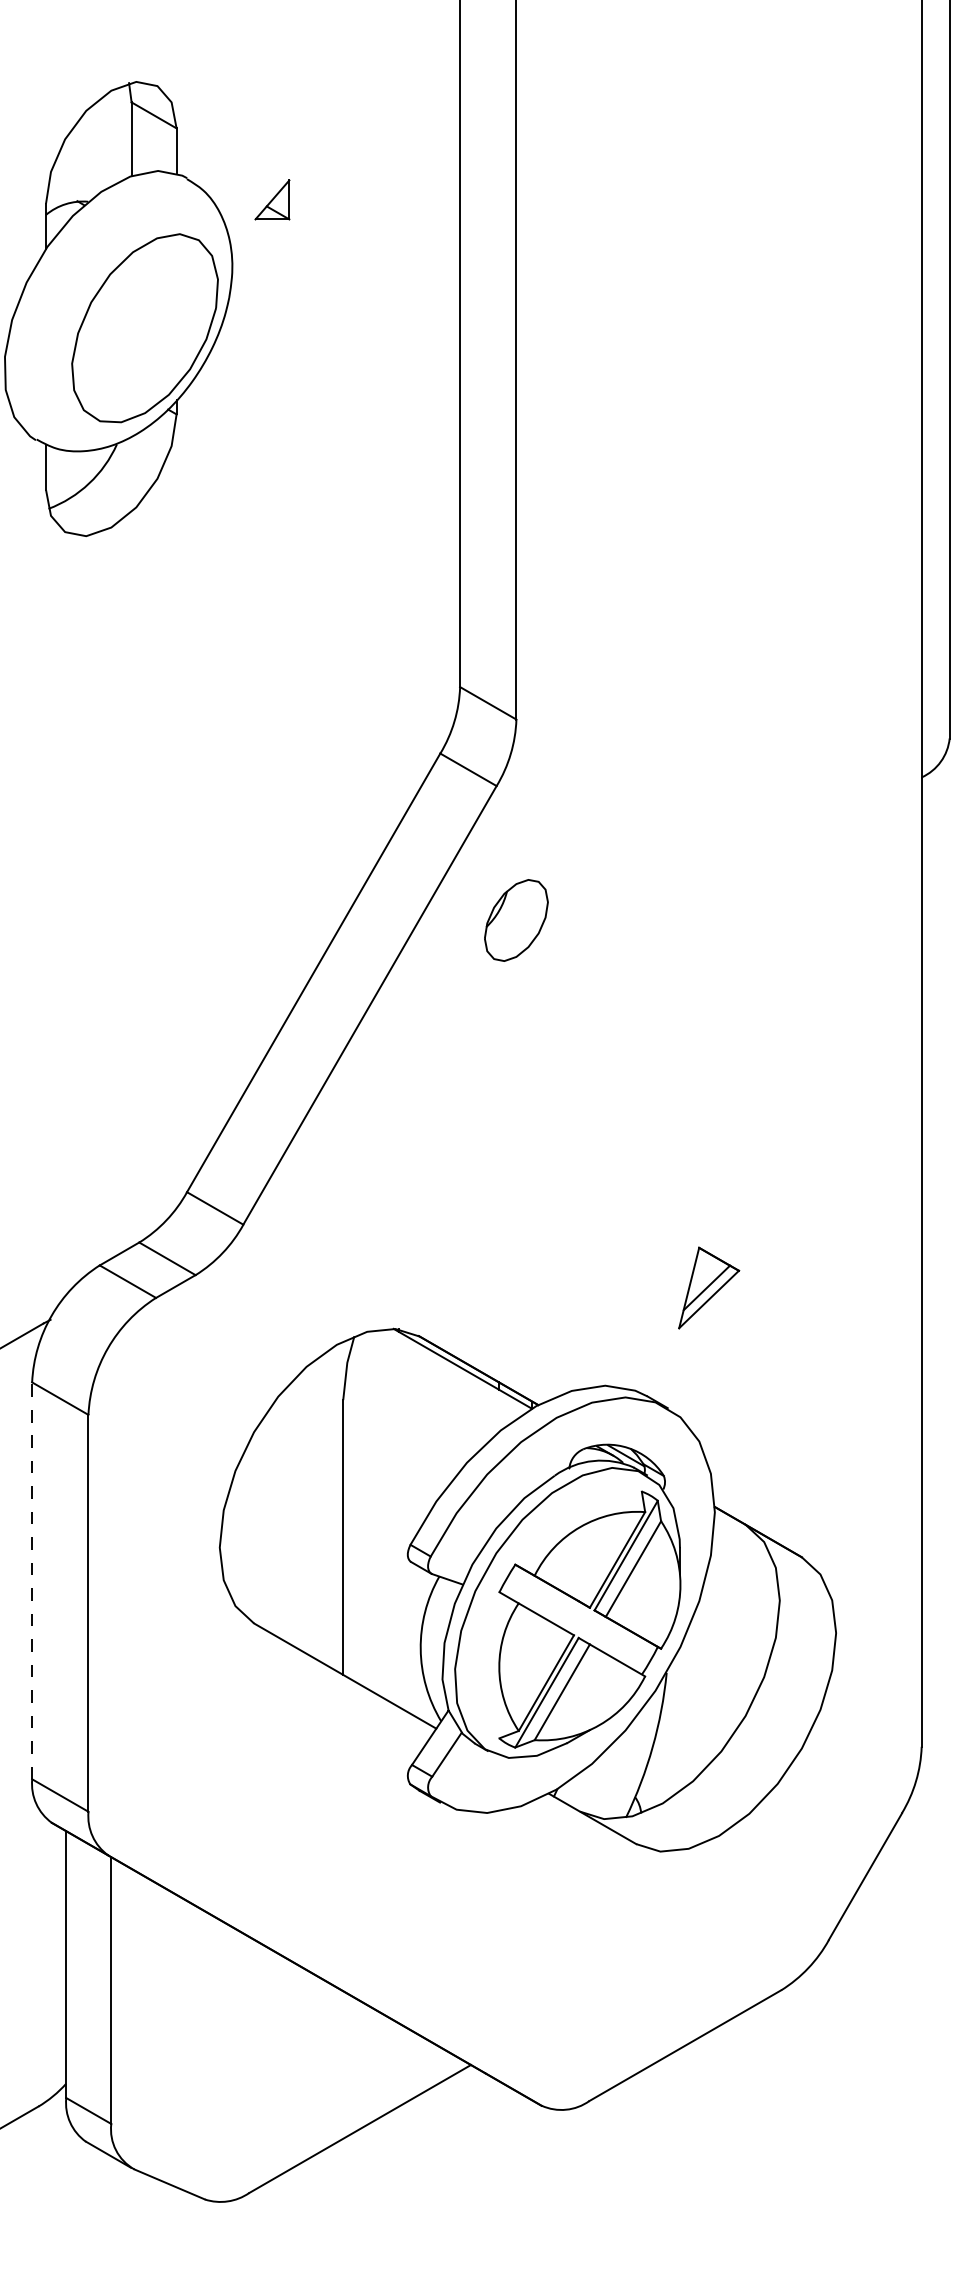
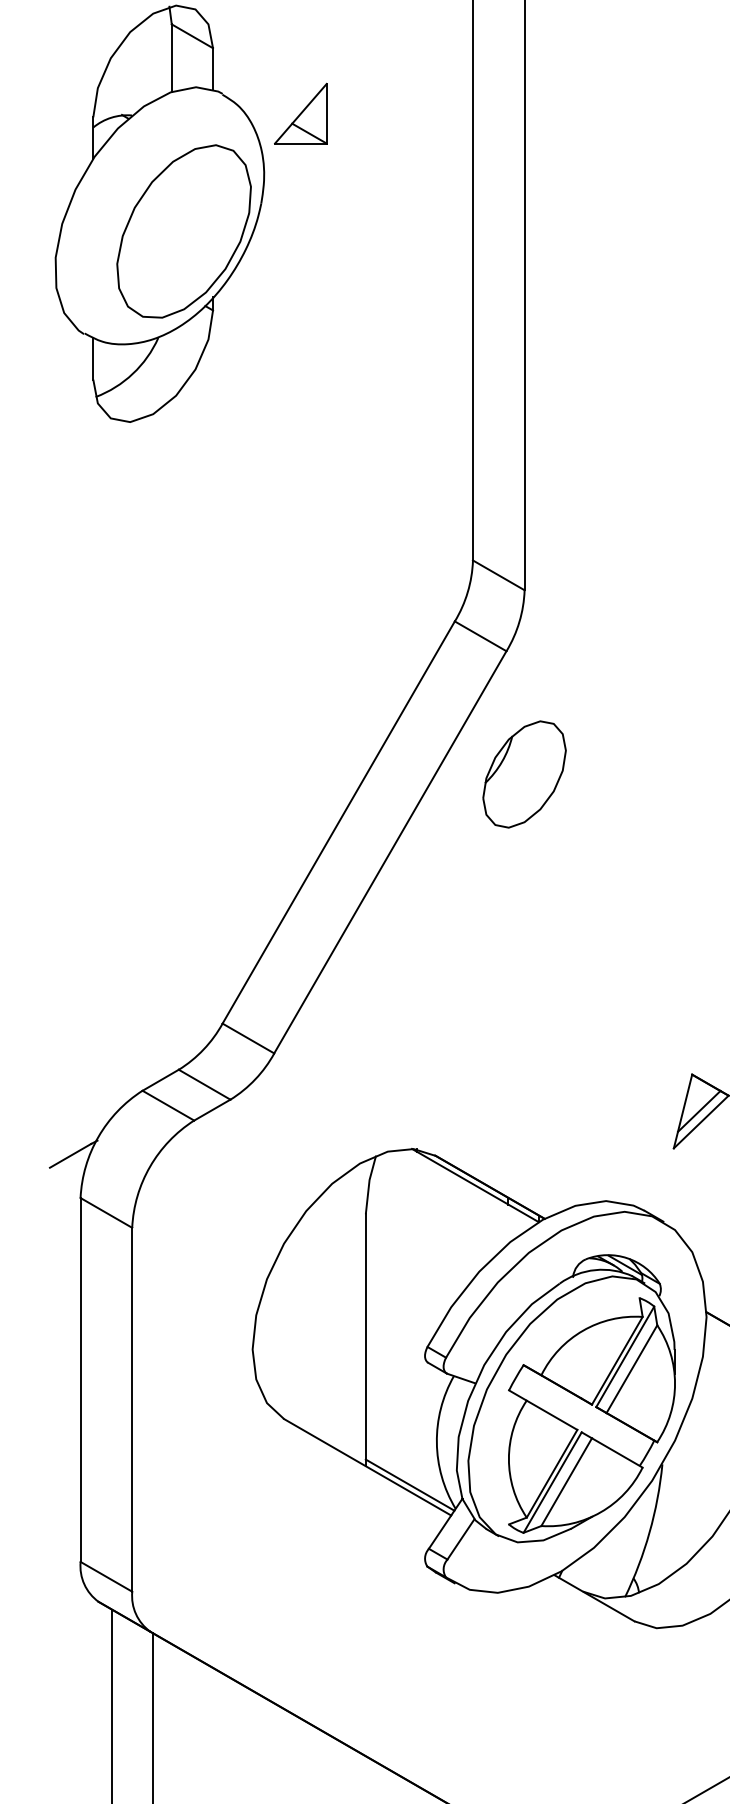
part: (272, 199) -> (300, 113), size x1.67
part: (516, 920) -> (524, 774), size x1.43
line: (32, 1580) -> (80, 1379), dashed -> solid
line: (391, 1695) -> (410, 1485), added

